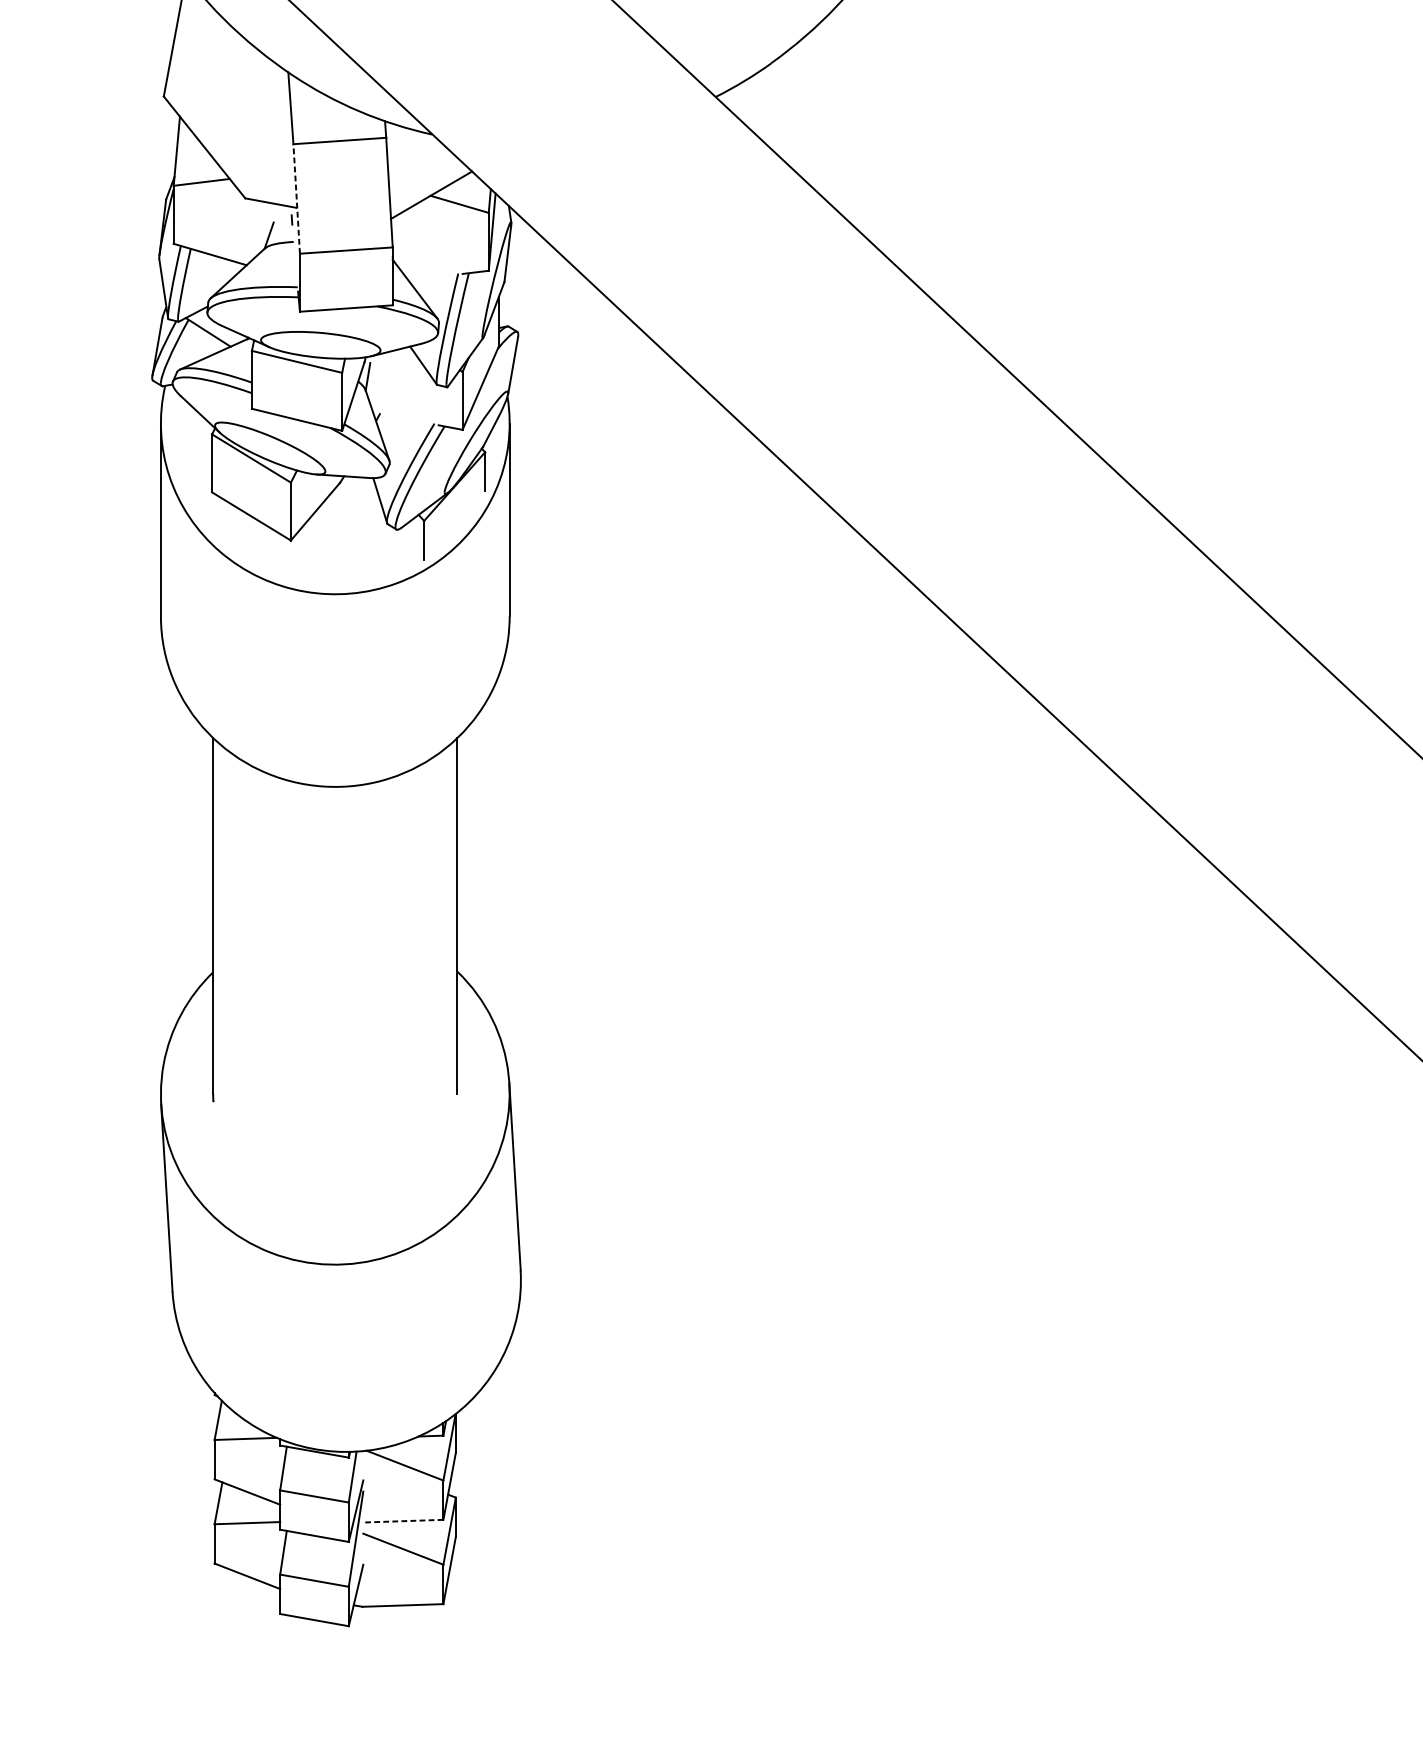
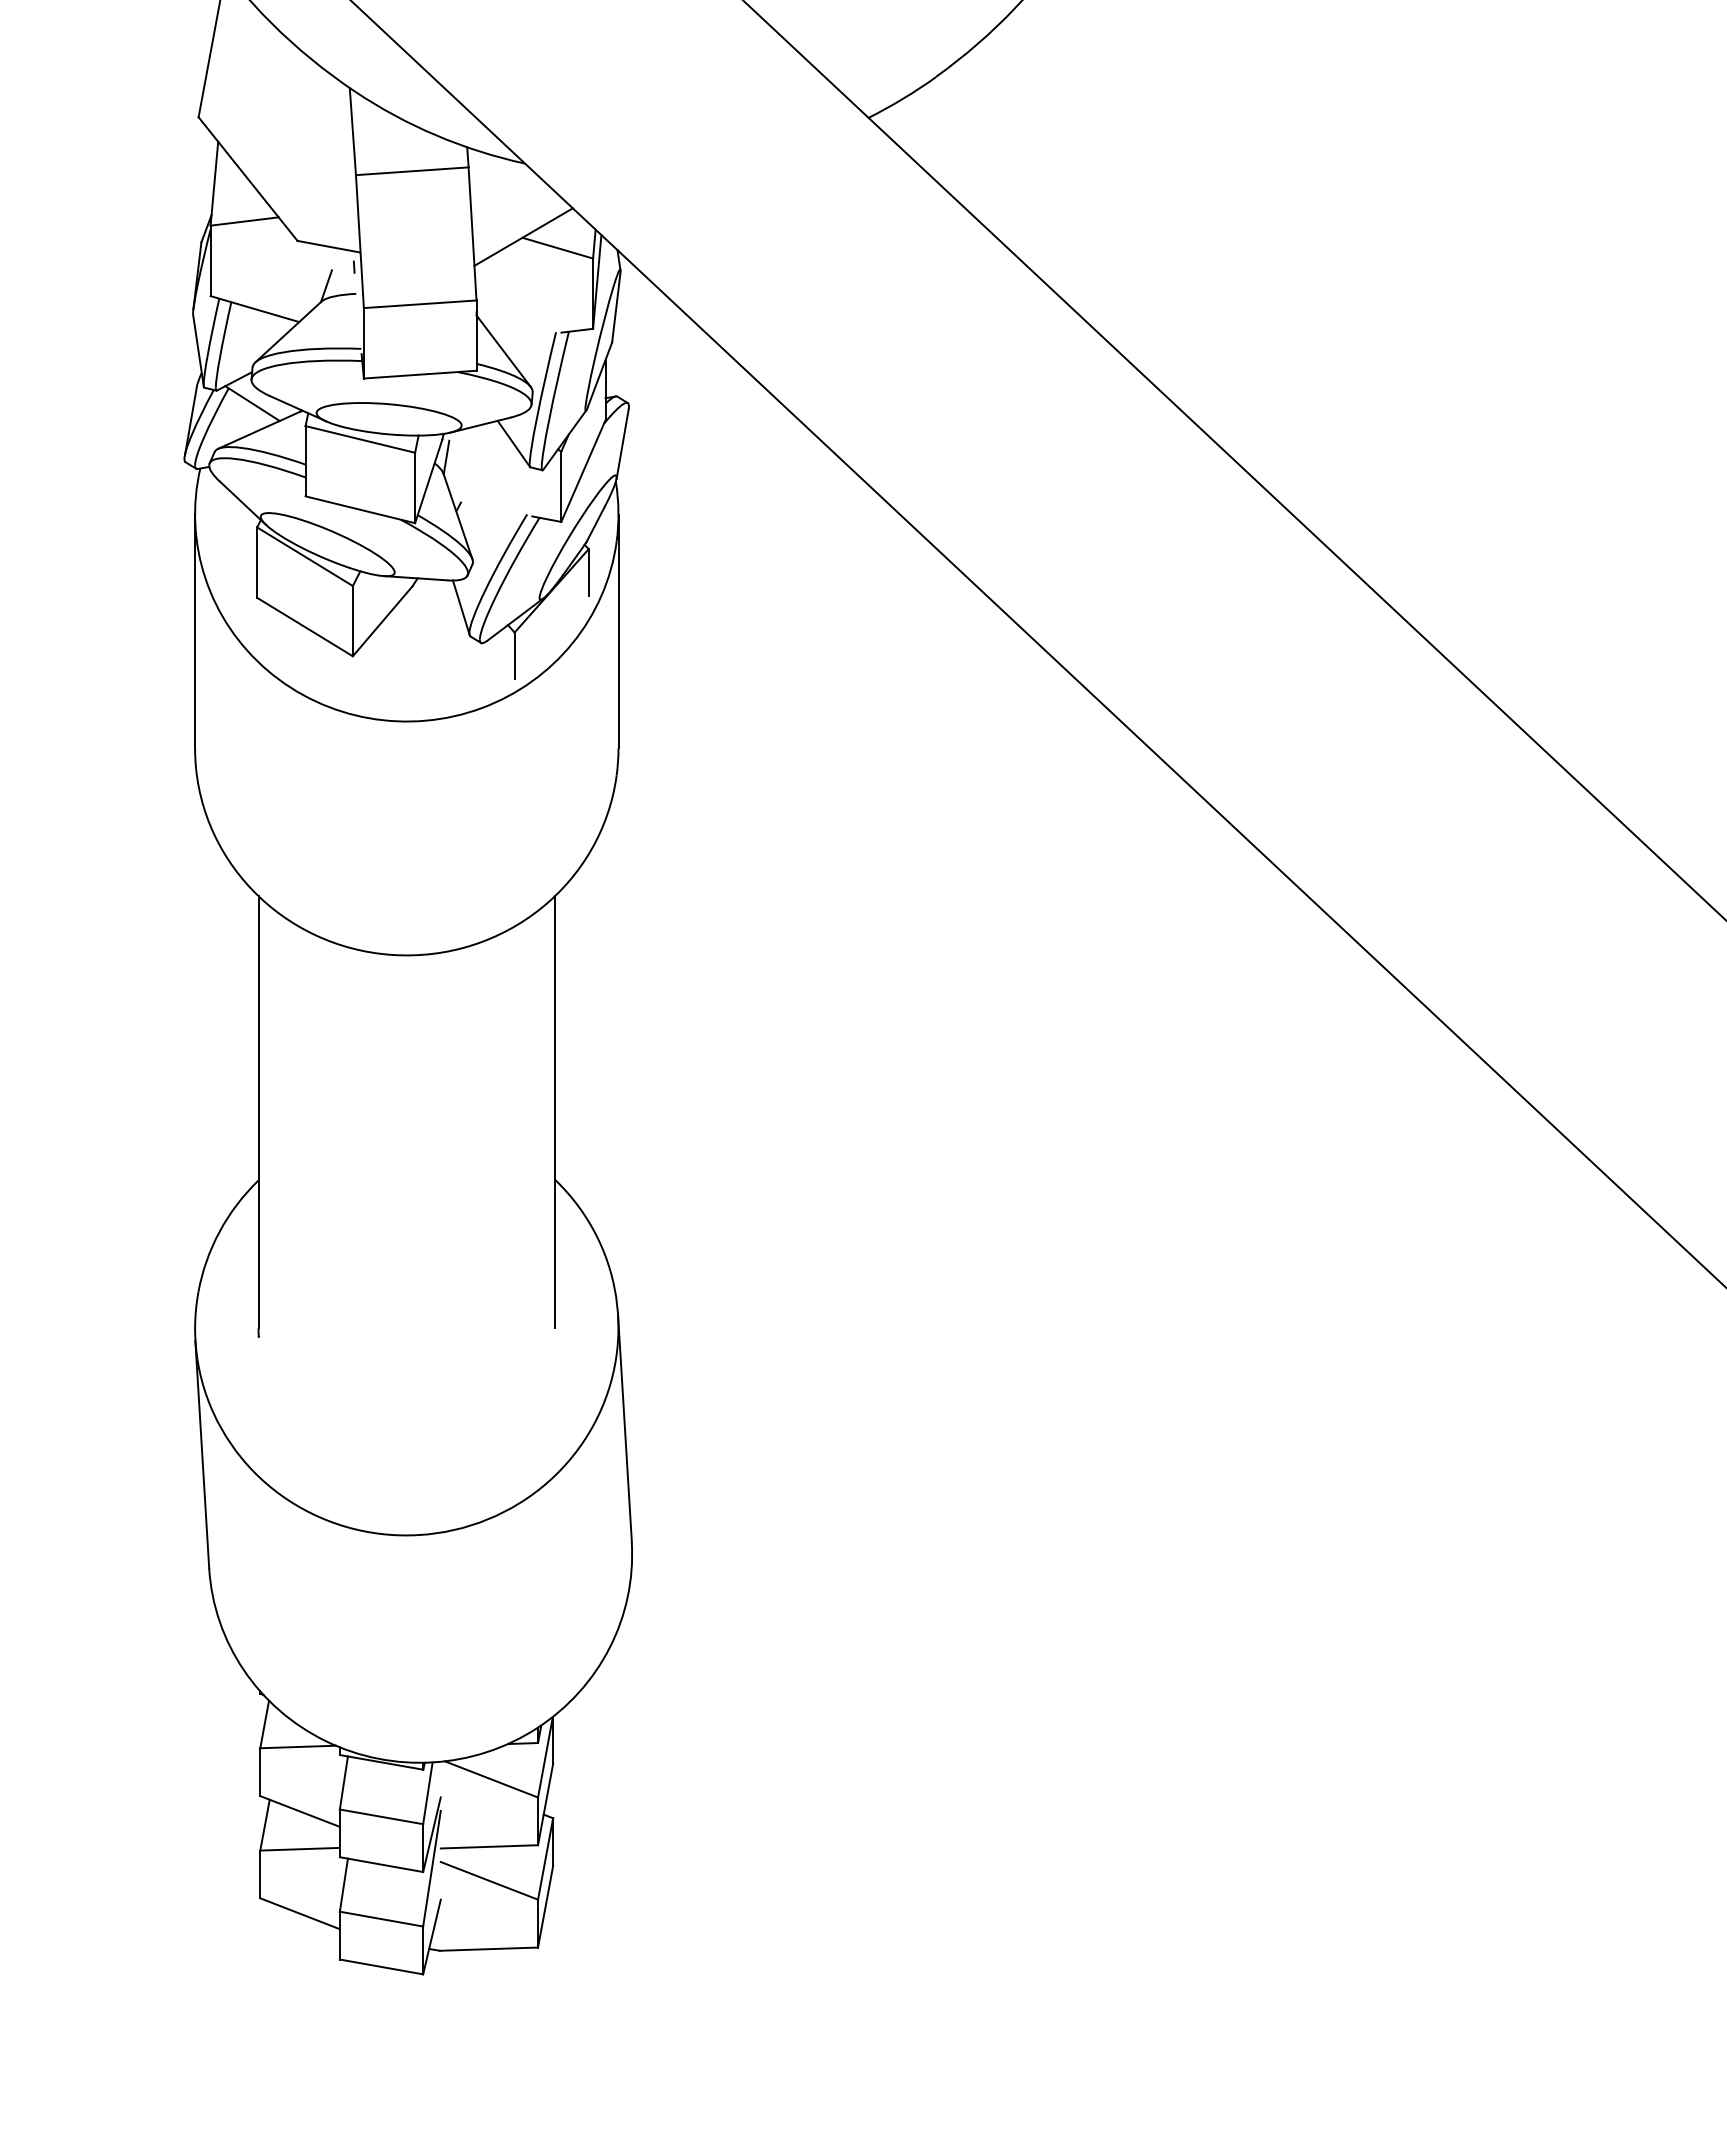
line: (296, 198) -> (359, 241), dashed -> solid
line: (403, 1520) -> (489, 1846), dashed -> solid

